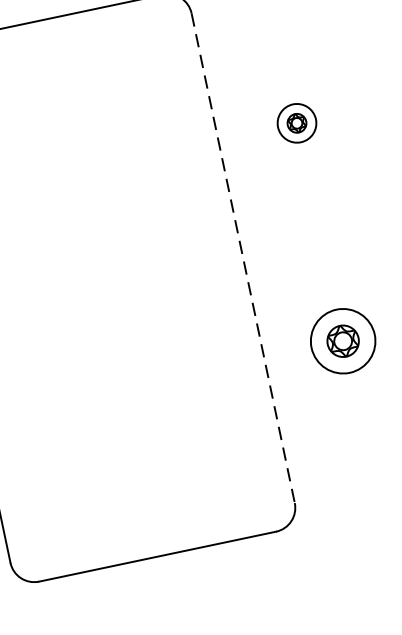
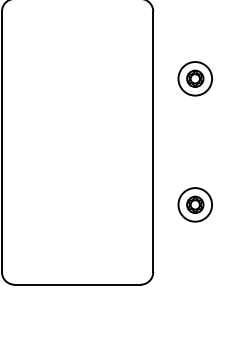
part: (295, 122) -> (194, 78), size x1.67
line: (243, 259) -> (153, 142), dashed -> solid
part: (341, 340) -> (194, 204), moved

